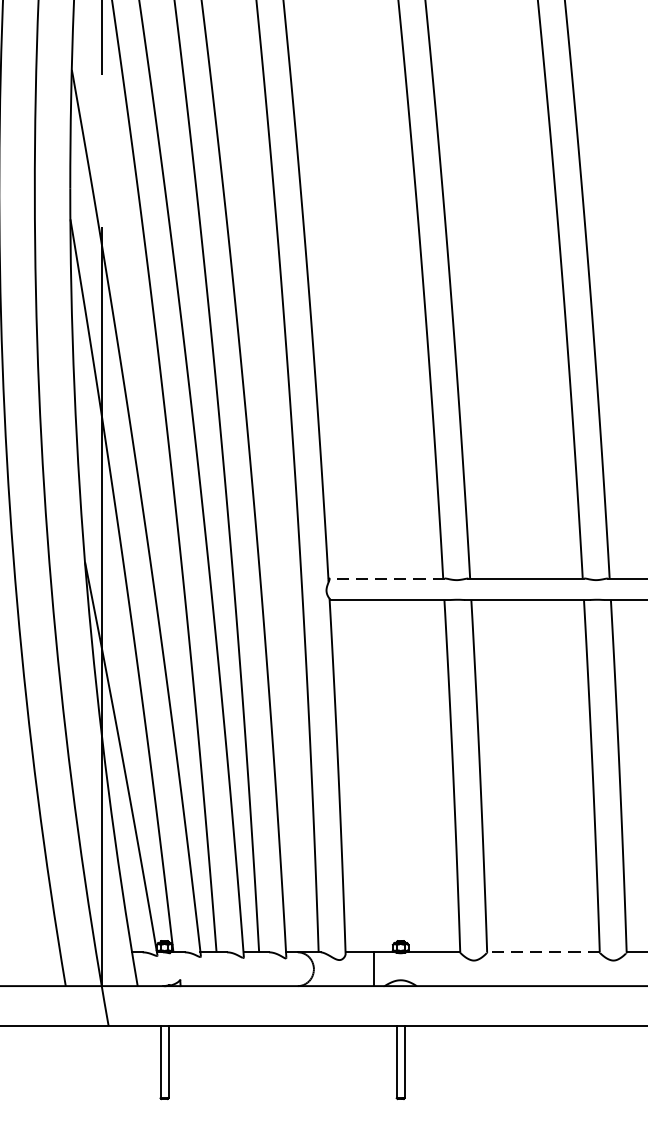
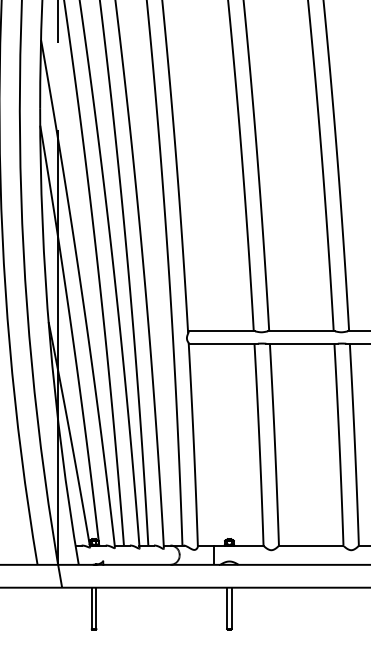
line: (386, 578) -> (221, 331), dashed -> solid
line: (542, 952) -> (310, 545), dashed -> solid

